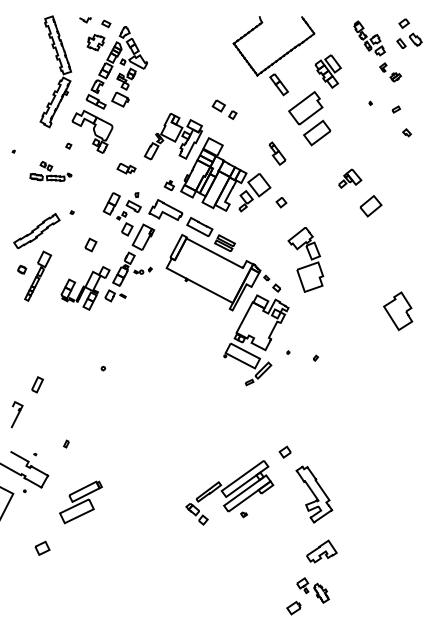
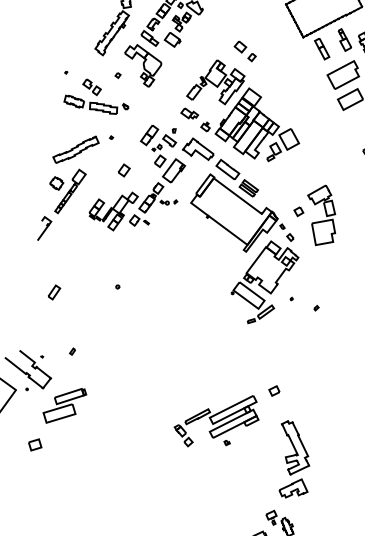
part: (224, 109) -> (245, 51), moved
part: (277, 153) -> (344, 40), moved
part: (126, 168) -> (189, 113), moved
part: (50, 171) -> (97, 96), size x1.67
part: (281, 202) -> (298, 211), moved
part: (21, 269) -> (56, 183), size x1.67
curve: (17, 414) -> (45, 228), moved
part: (314, 494) -> (295, 448), moved
part: (80, 502) -> (64, 405), moved

